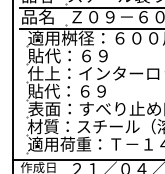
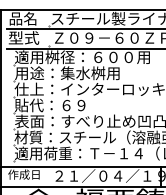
text: (37, 16) -> (23, 37), 品名 -> 型式
text: (86, 56) -> (67, 73), 貼代：６９ -> 用途：集水桝用

